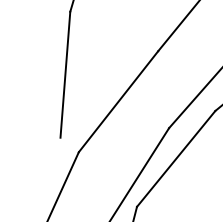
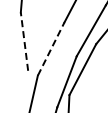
line: (65, 74) -> (24, 41), solid -> dashed
line: (119, 100) -> (51, 48), solid -> dashed

